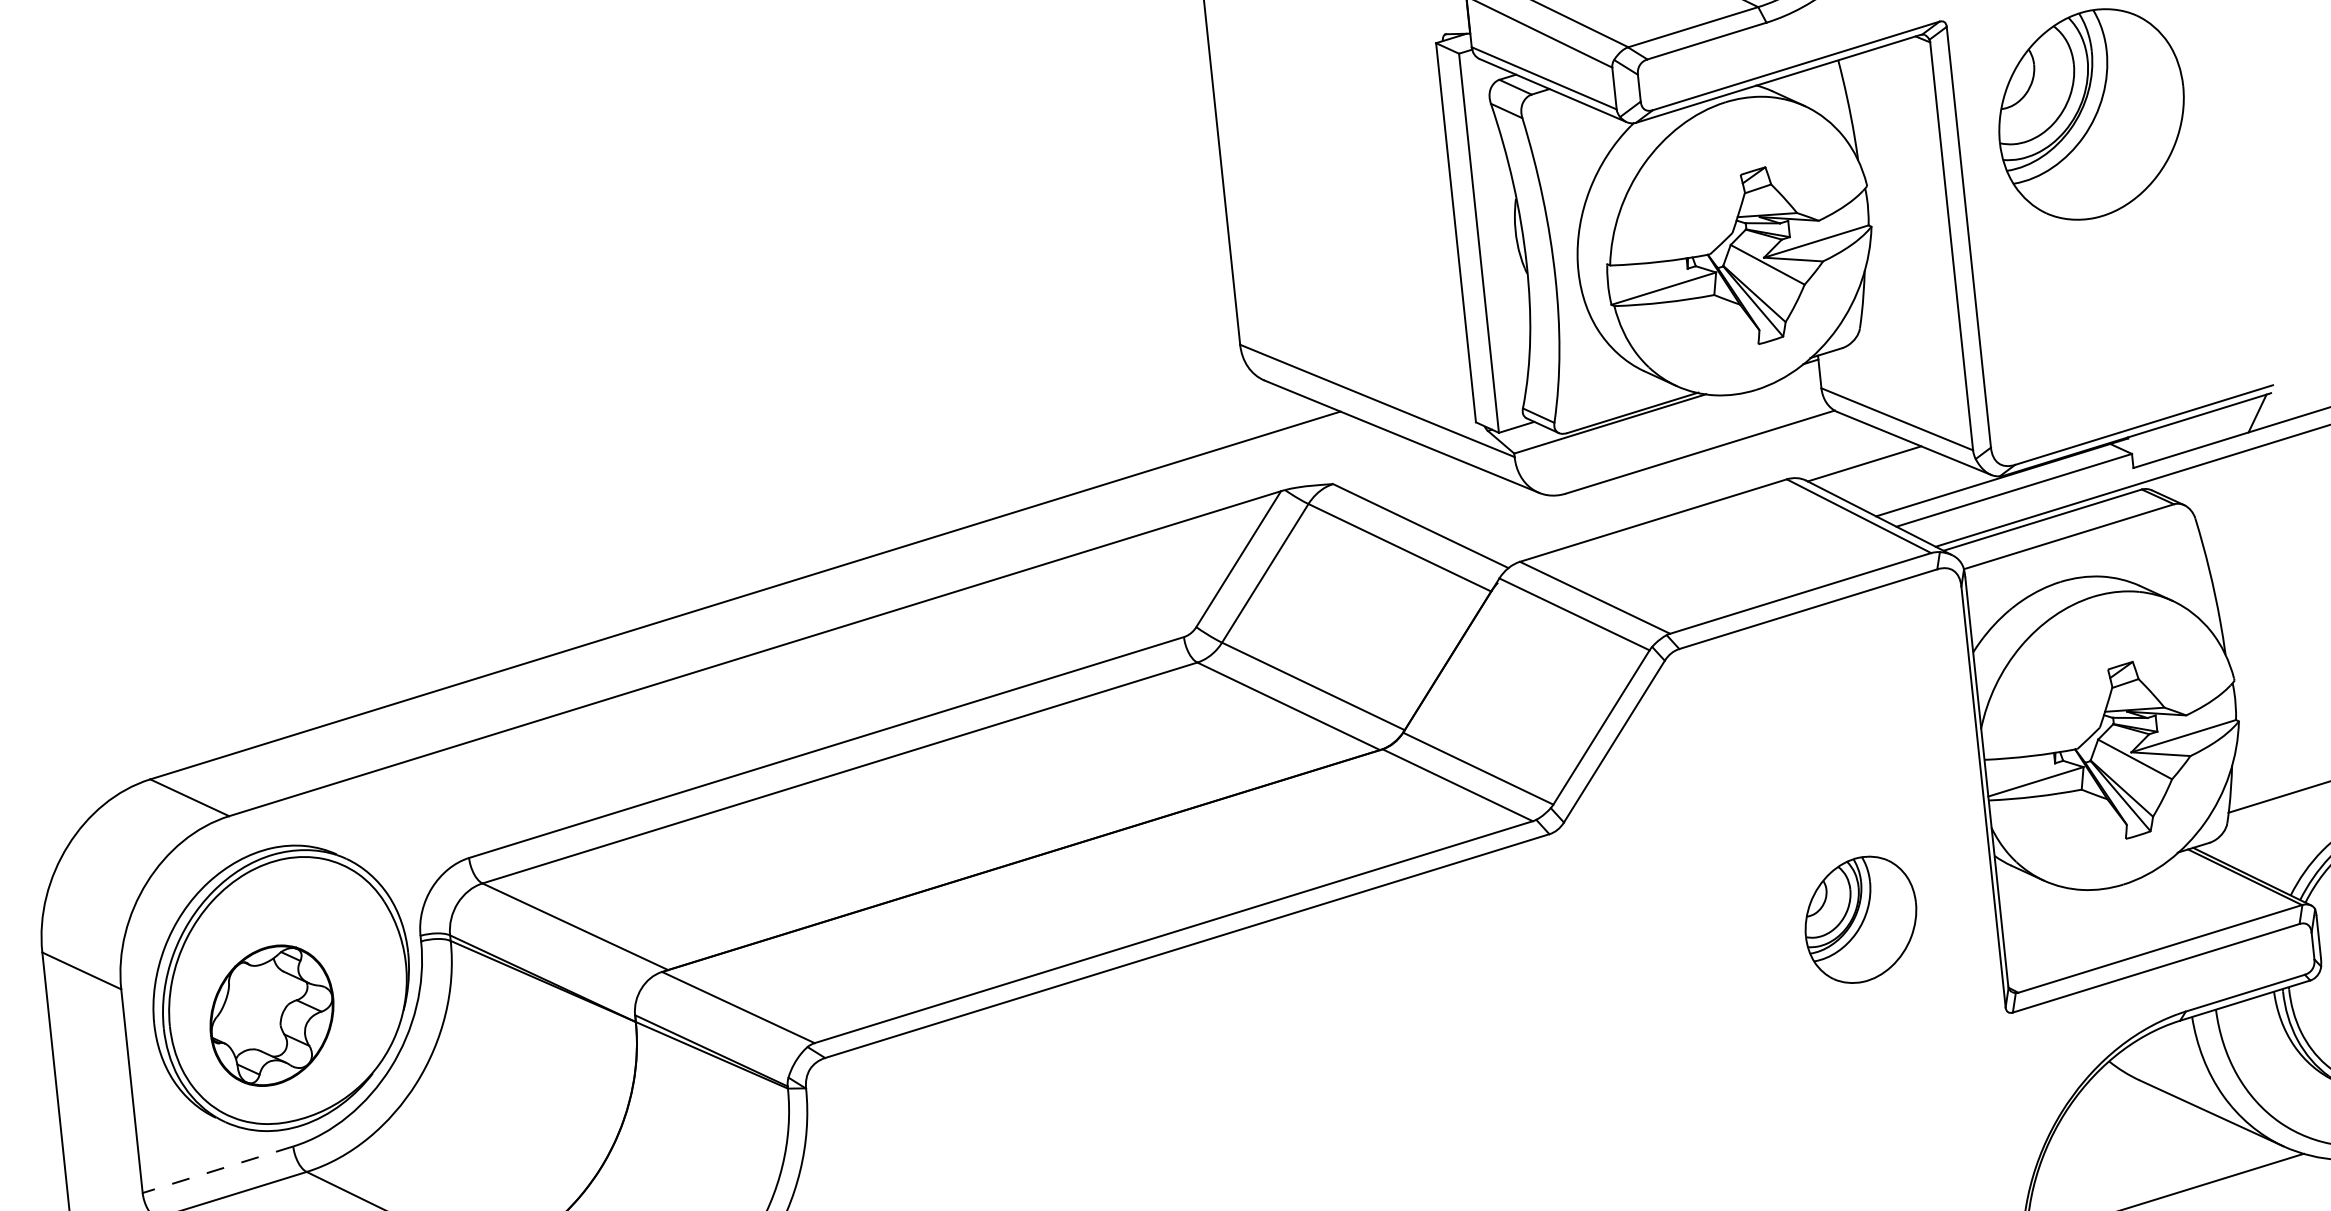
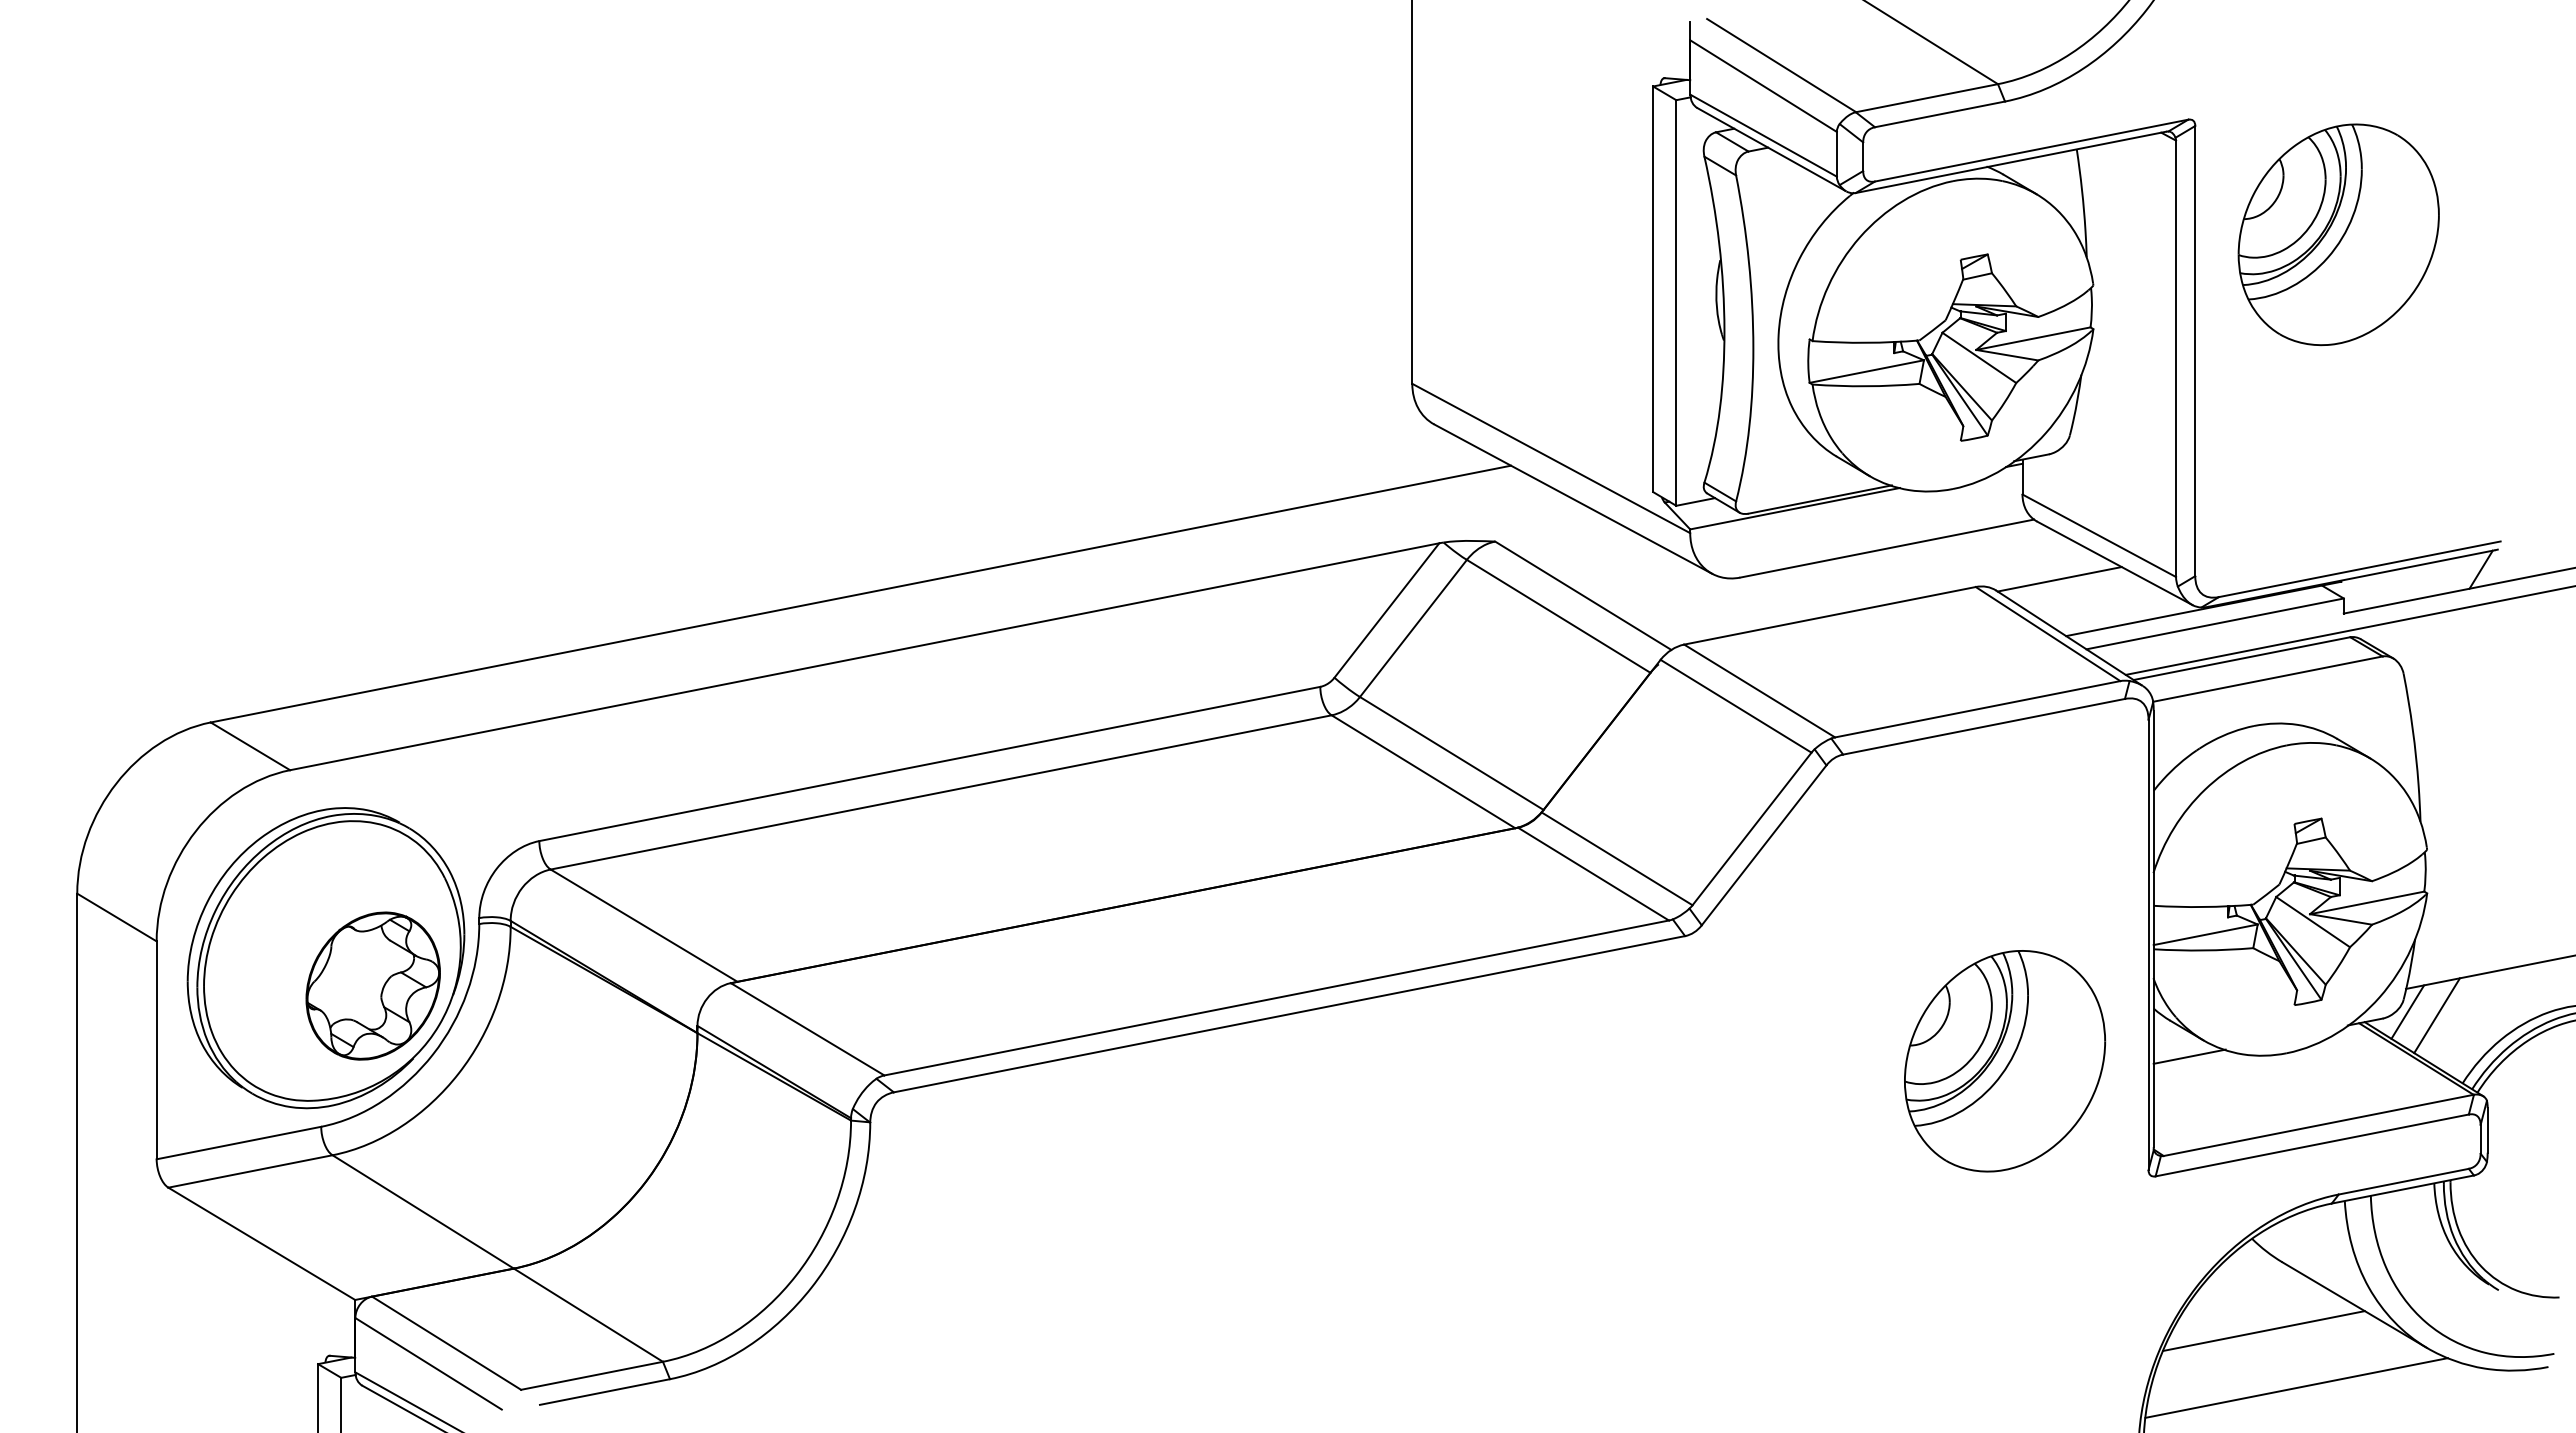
line: (2232, 833) -> (2407, 1011), added
line: (2259, 834) -> (2436, 1015), added
line: (2032, 897) -> (2189, 1056), added
part: (1861, 919) -> (2005, 1061), size x1.67
part: (271, 1015) -> (372, 985), moved
line: (2128, 1146) -> (2263, 1330), added
line: (217, 1170) -> (238, 1143), dashed -> solid

